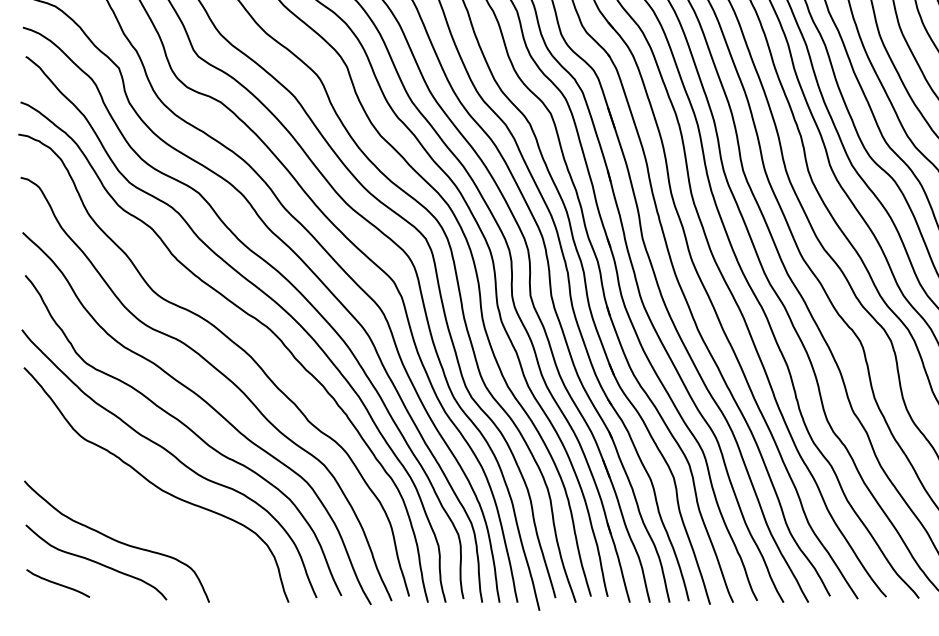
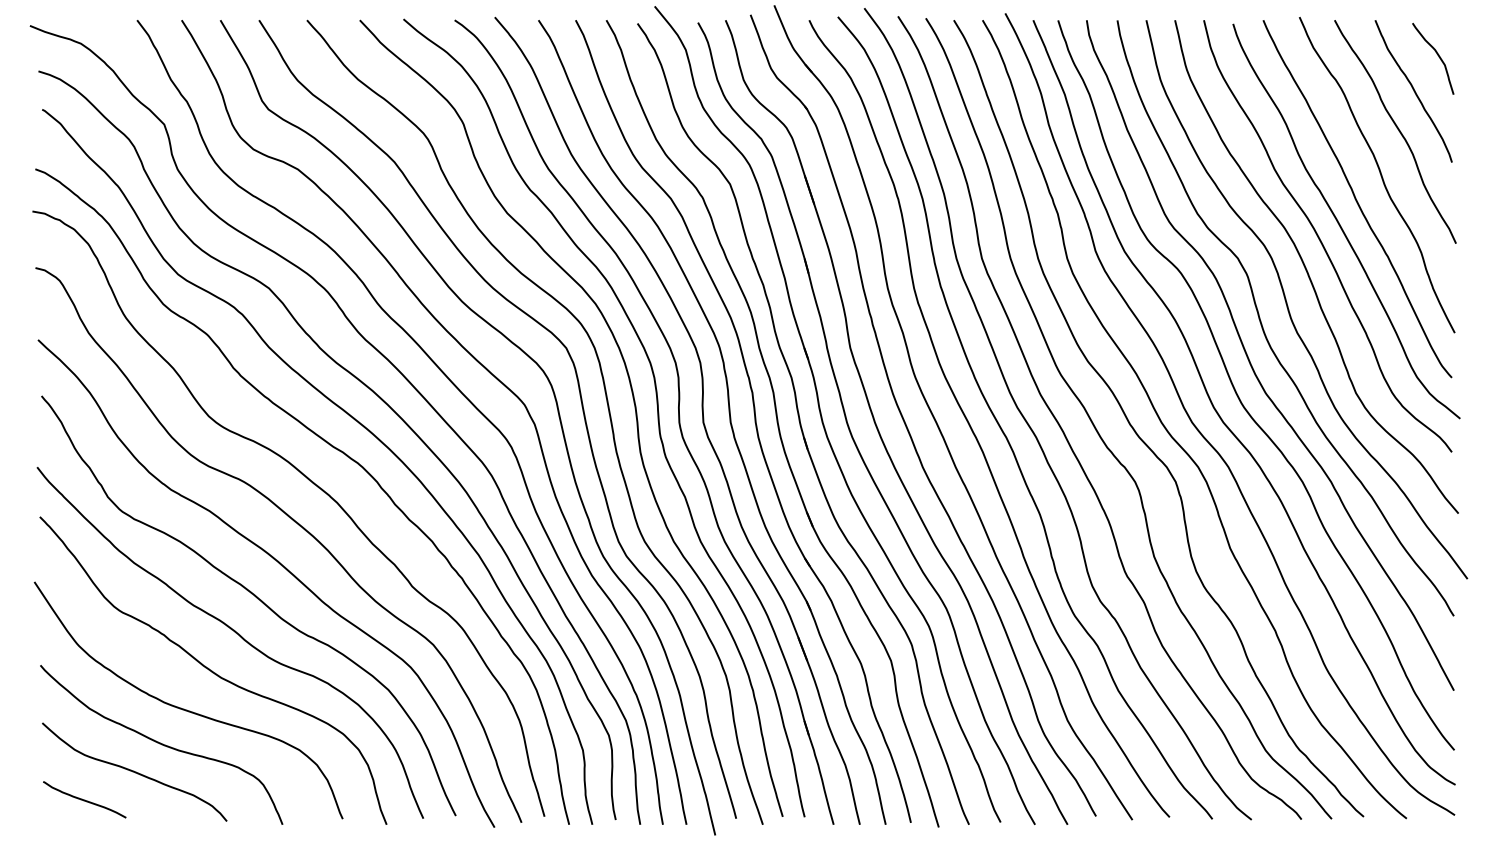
curve: (134, 513) -> (184, 708), added

